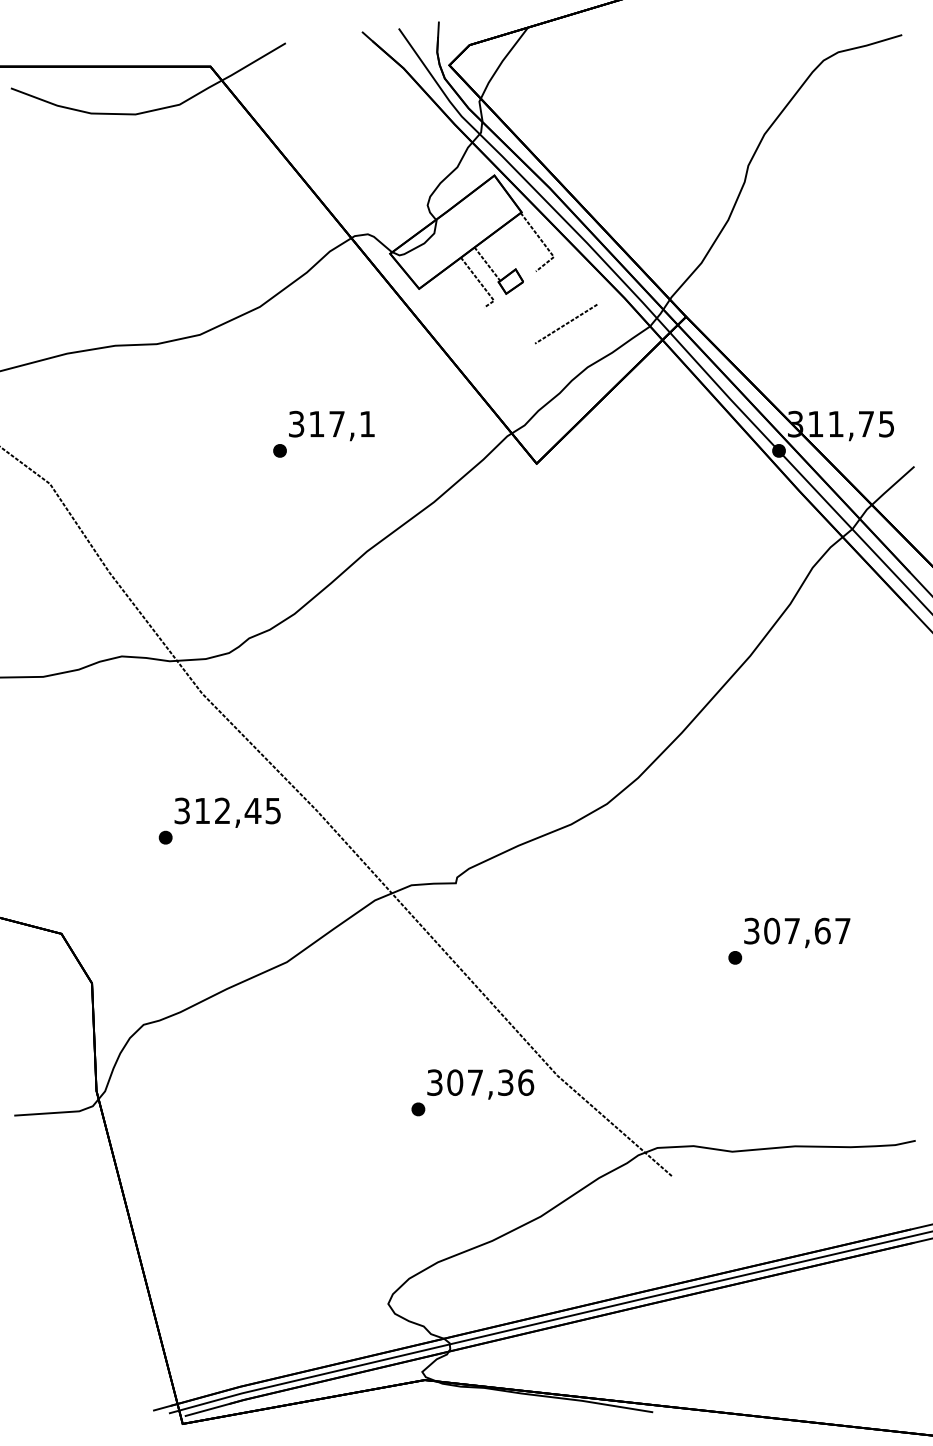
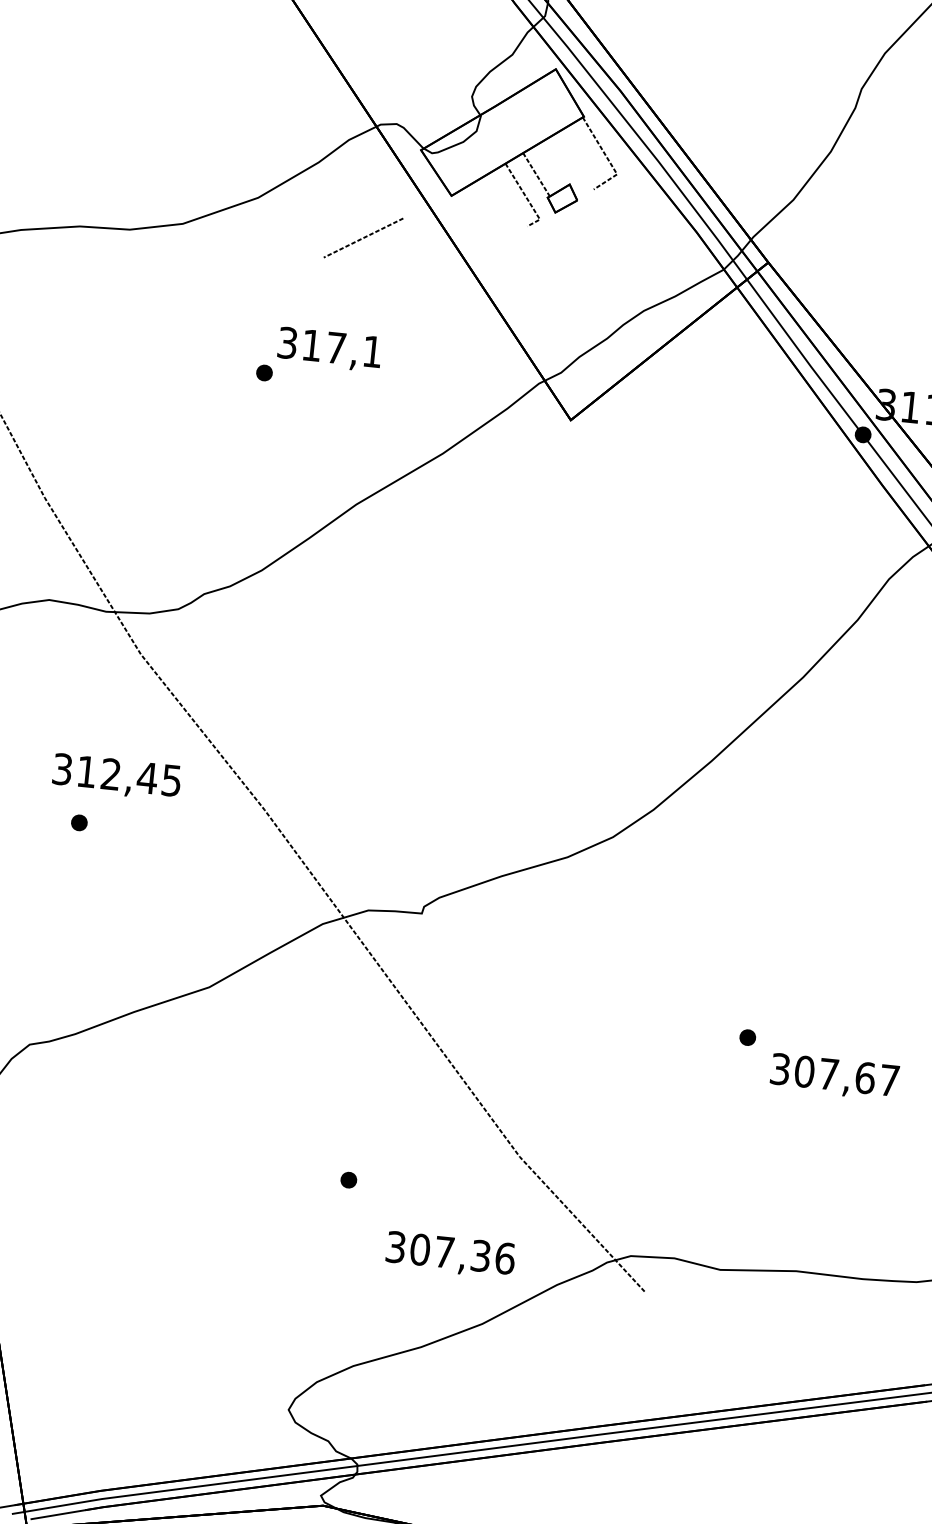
line: (566, 324) -> (363, 238), moved
text: (227, 812) -> (116, 776), moved
text: (797, 932) -> (834, 1076), moved
text: (480, 1084) -> (450, 1255), moved

